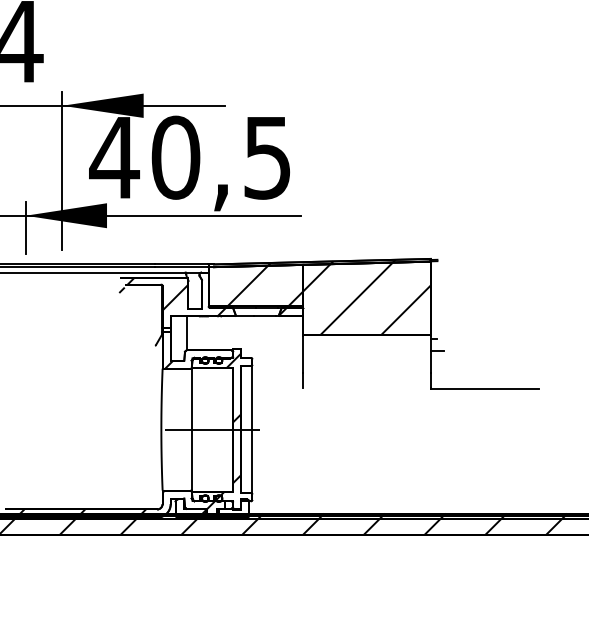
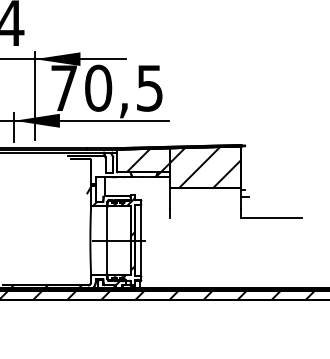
text: (113, 156) -> (63, 87), 40,5 -> 70,5
hatch: (172, 295) -> (96, 165), removed

